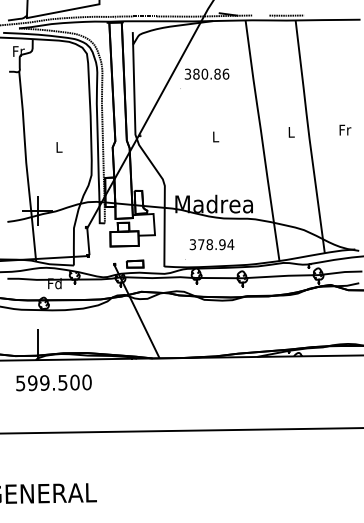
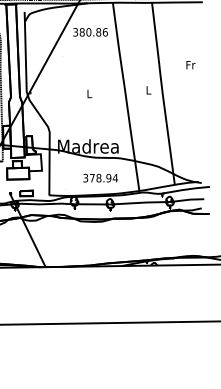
text: (206, 73) -> (90, 31), moved
text: (345, 129) -> (191, 64), moved
text: (211, 244) -> (100, 178), moved

